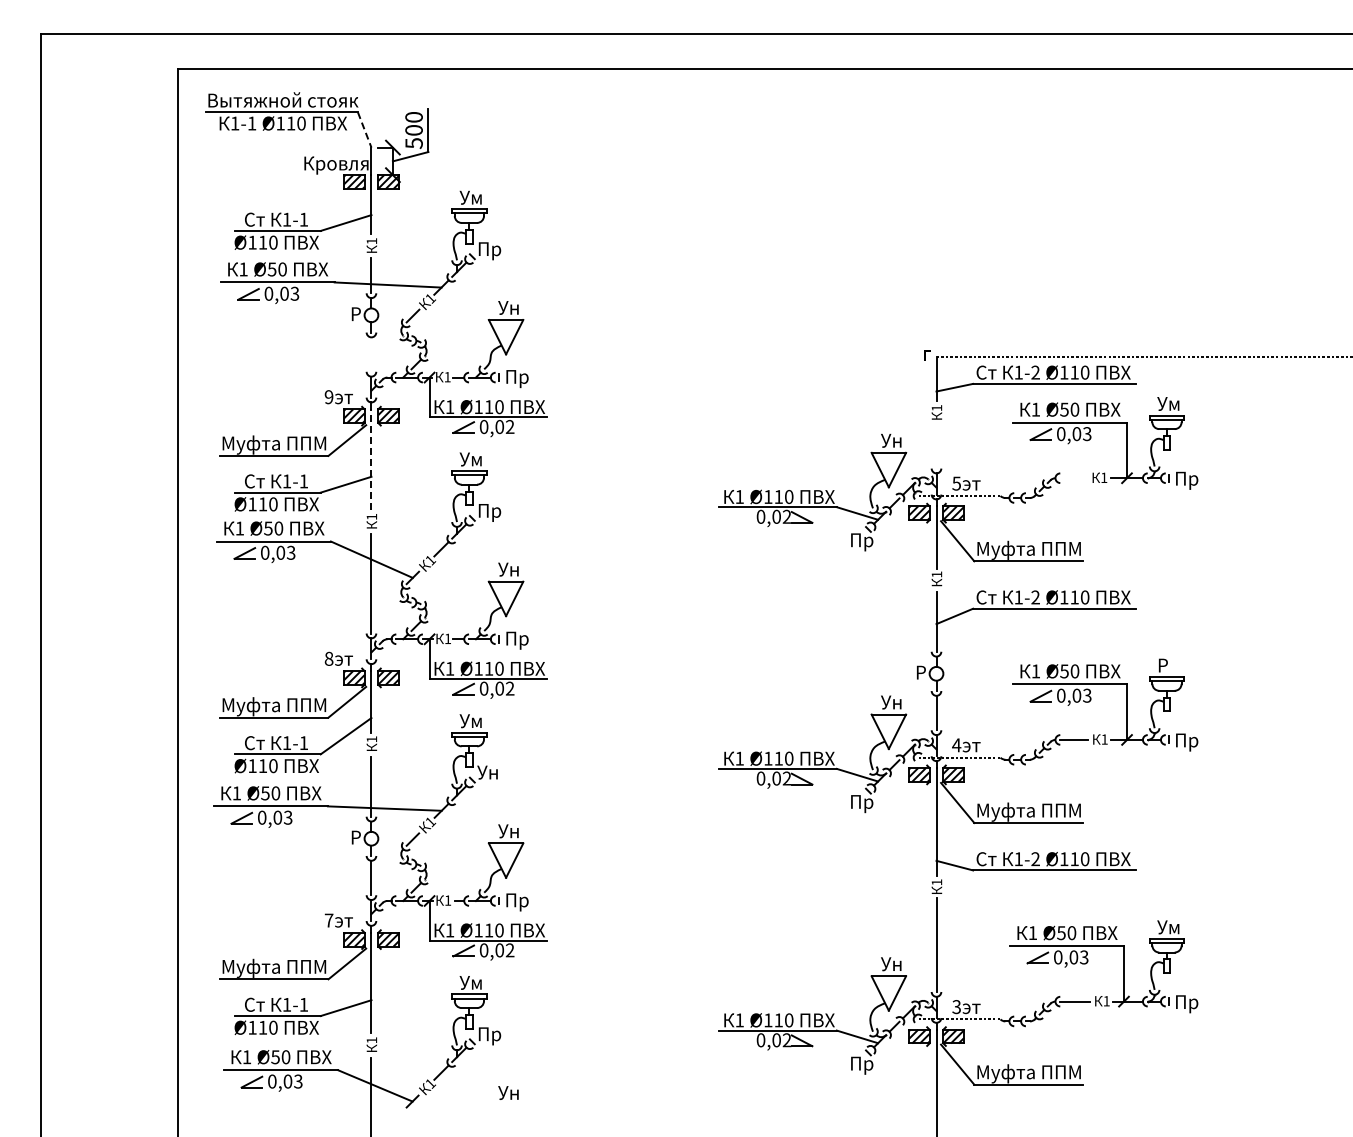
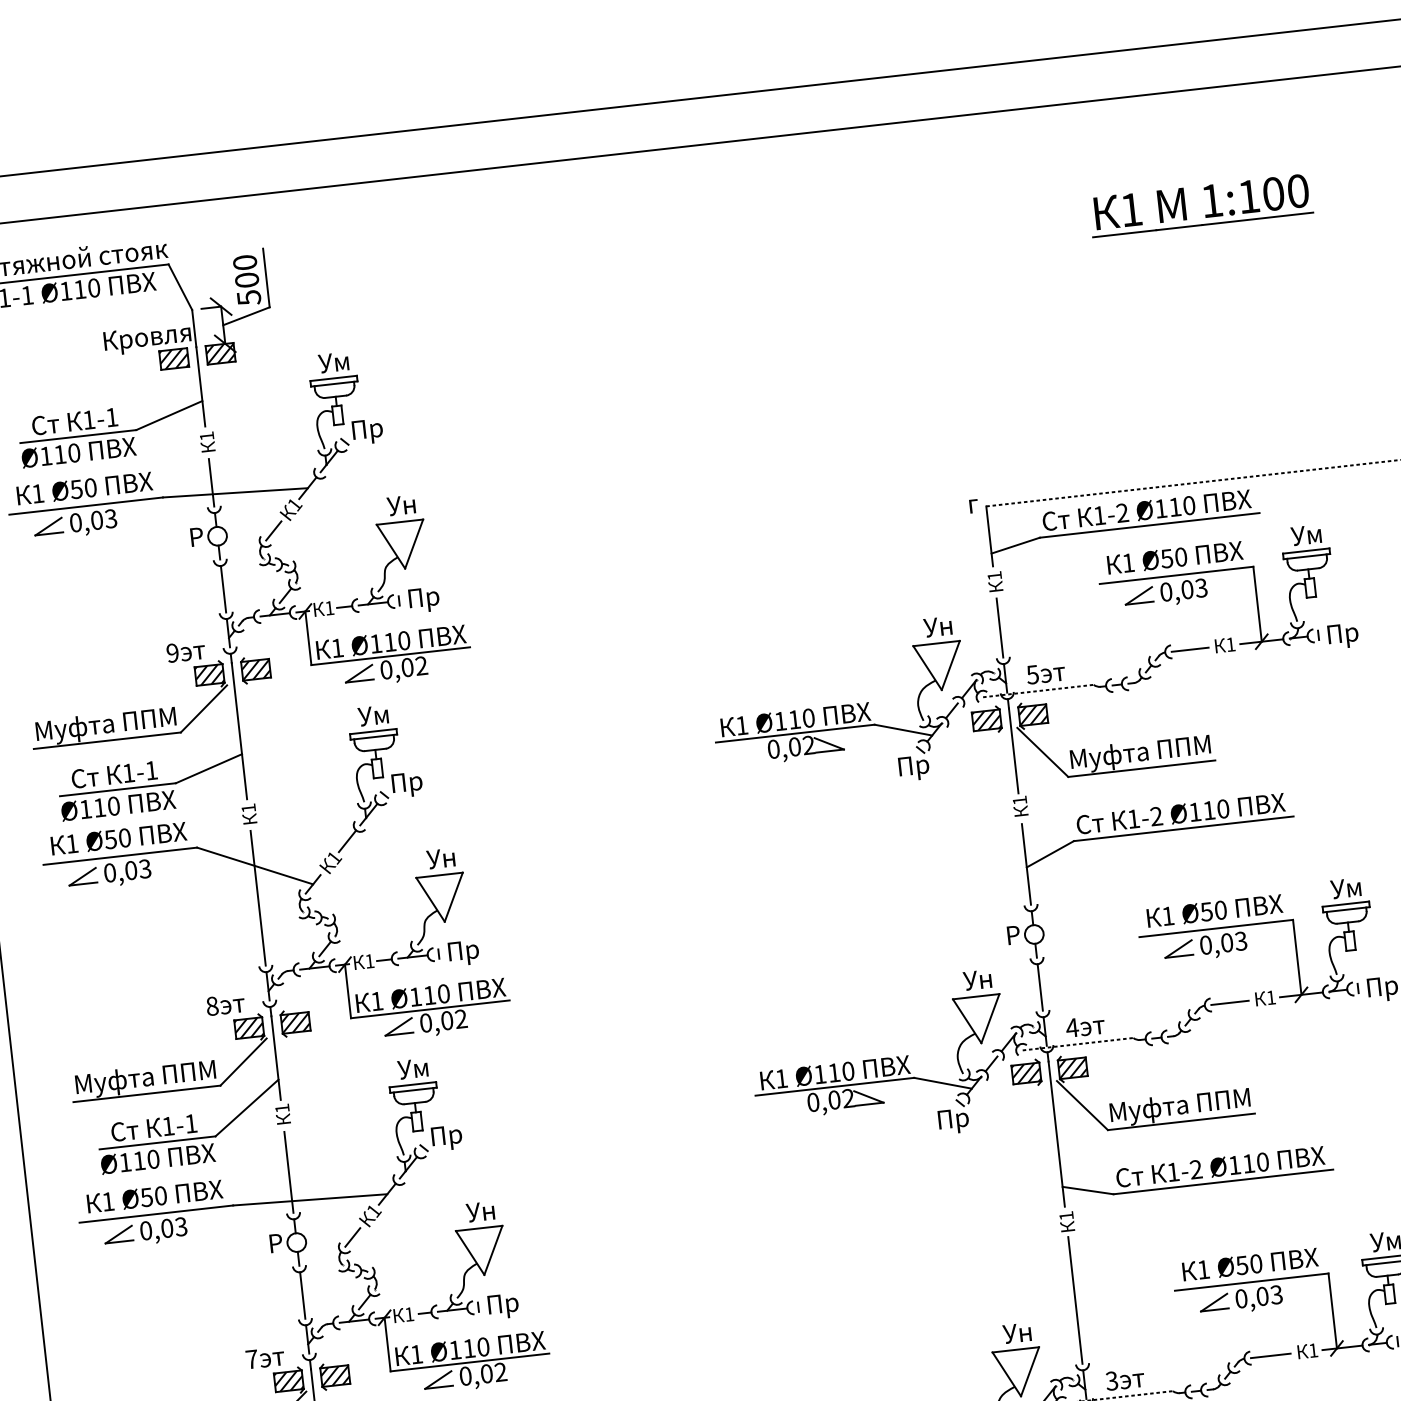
line: (364, 130) -> (180, 287), dashed -> solid
part: (1126, 153) -> (1211, 203), added
line: (371, 354) -> (223, 589), added
line: (936, 446) -> (999, 627), added
line: (371, 459) -> (239, 730), dashed -> solid
line: (1073, 478) -> (1189, 650), added
text: (1168, 665) -> (1346, 888), Р -> Ум
text: (489, 774) -> (446, 1138), Ун -> Пр

